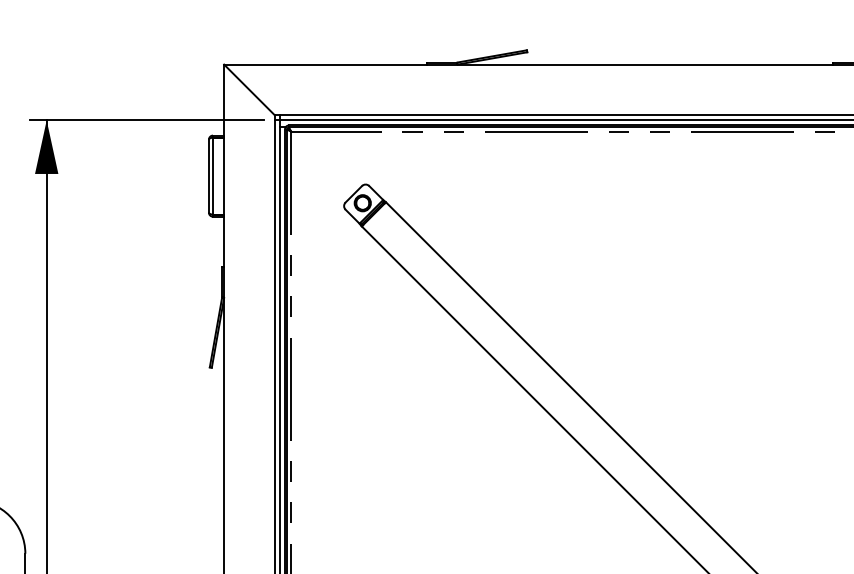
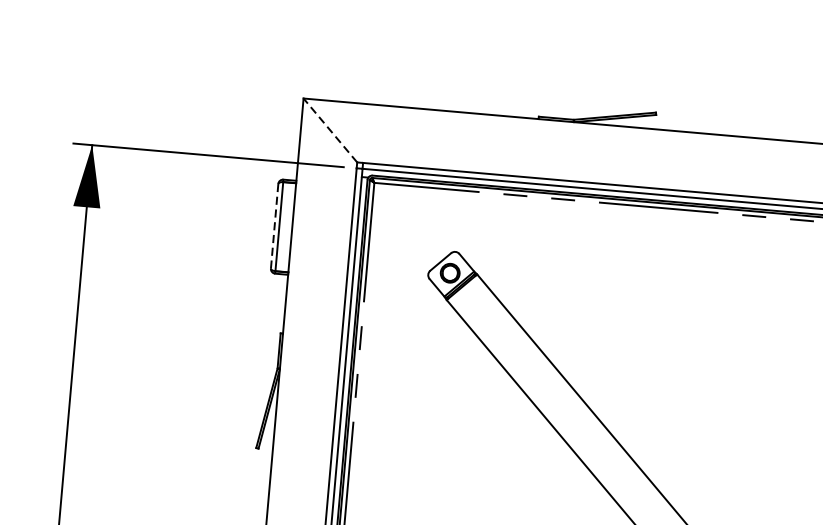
line: (249, 89) -> (330, 129), solid -> dashed
line: (208, 176) -> (274, 226), solid -> dashed

